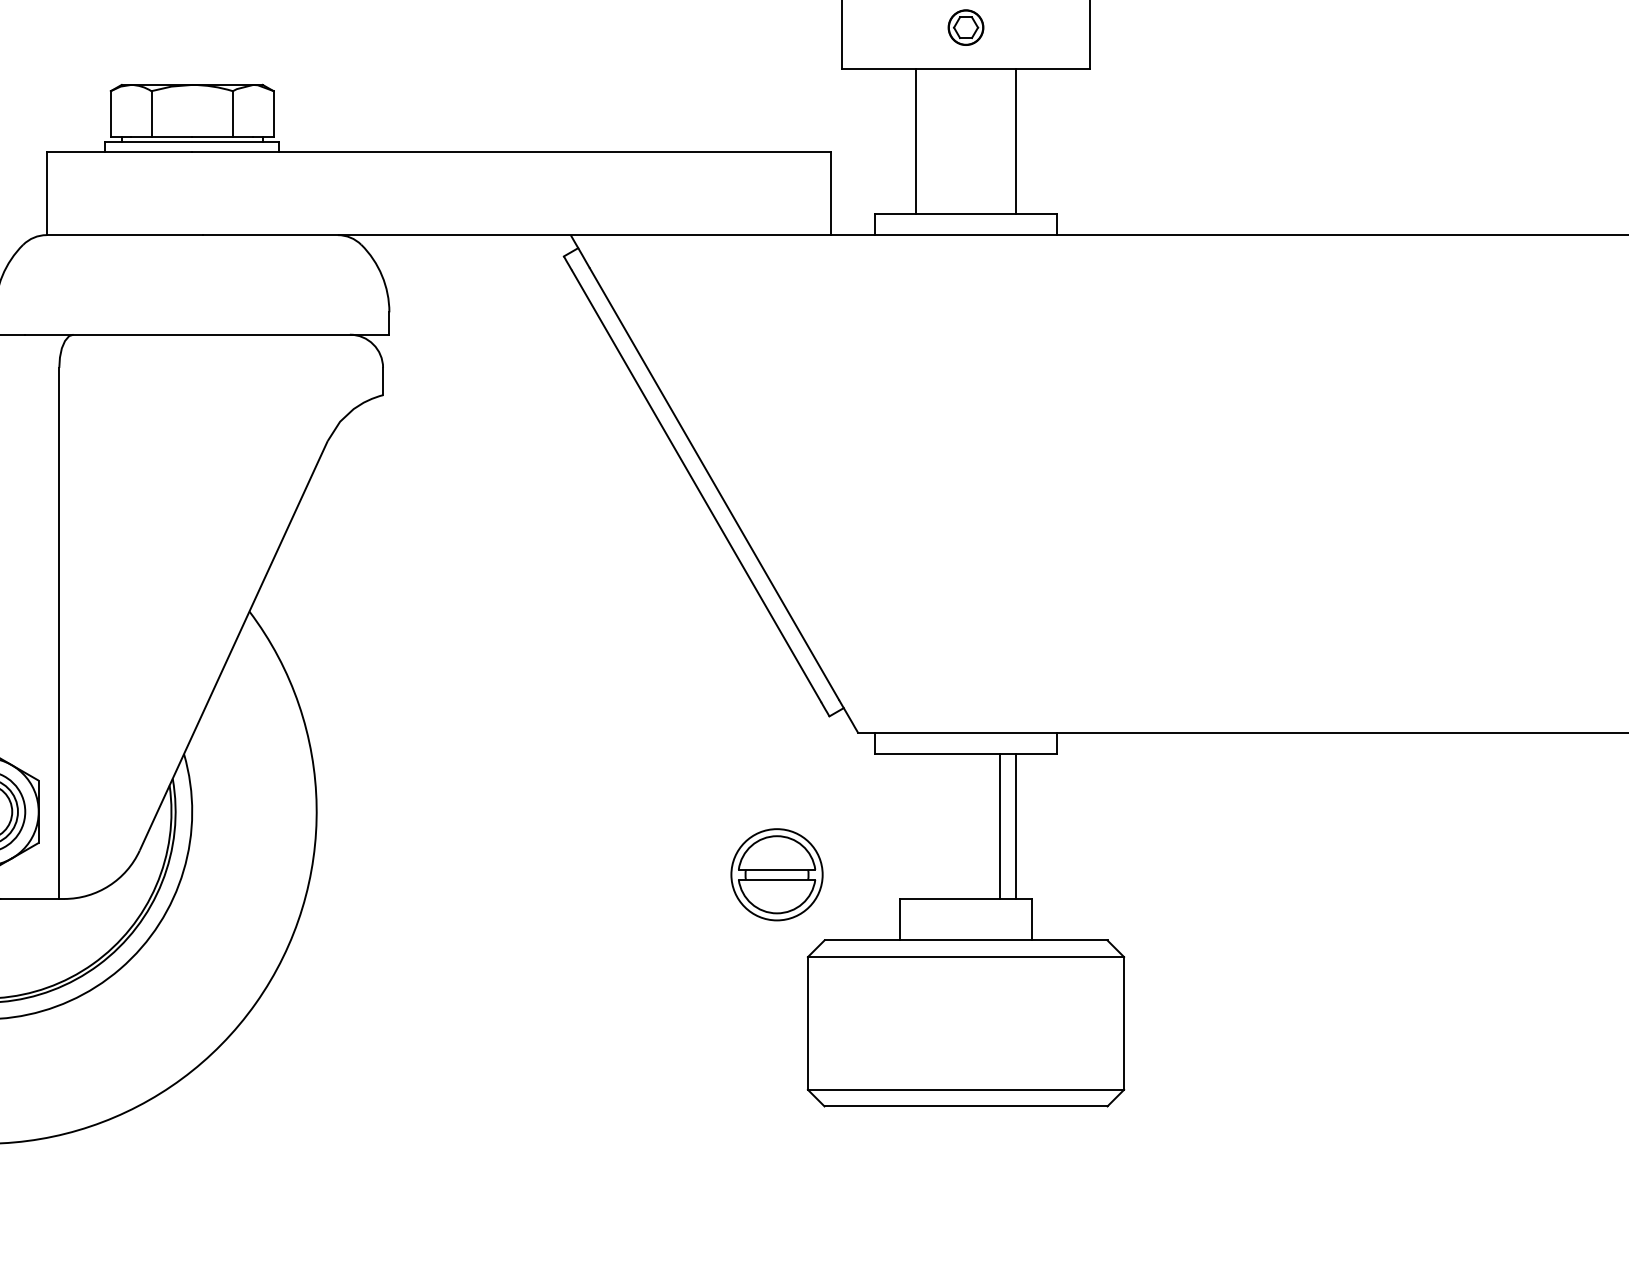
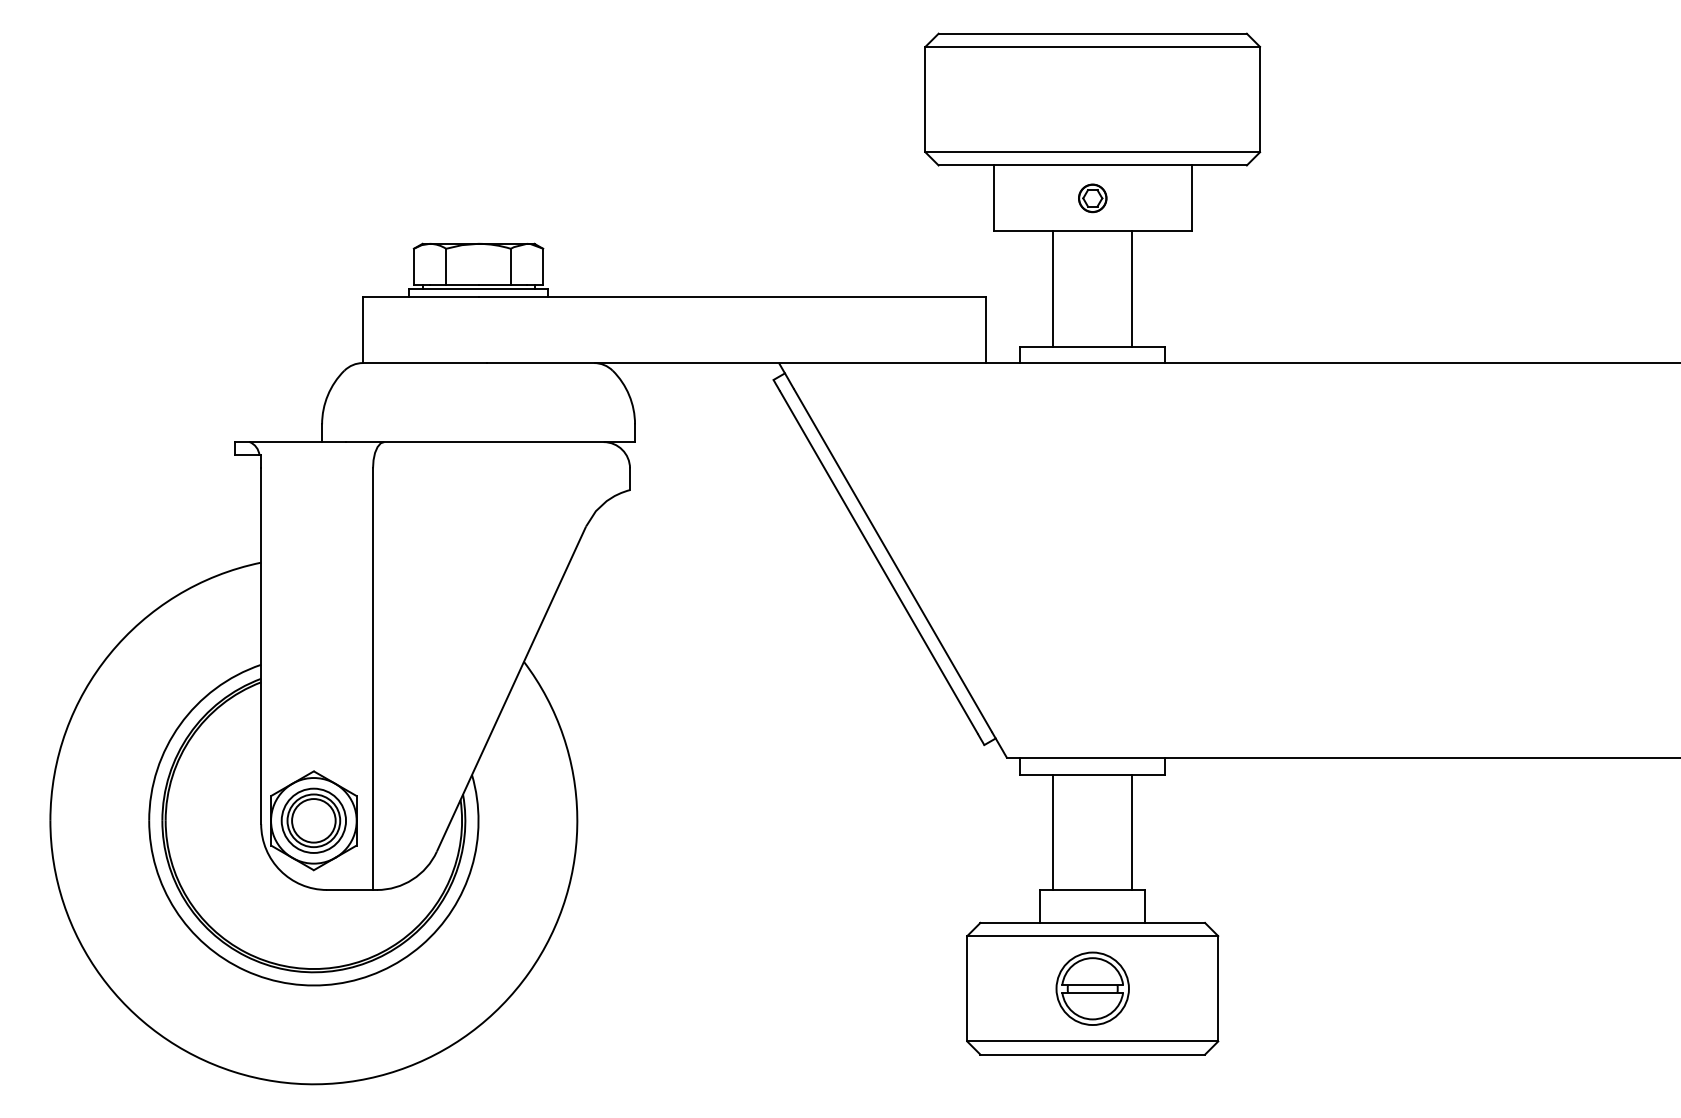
line: (999, 825) -> (1053, 831), moved
part: (776, 874) -> (1092, 988), moved

